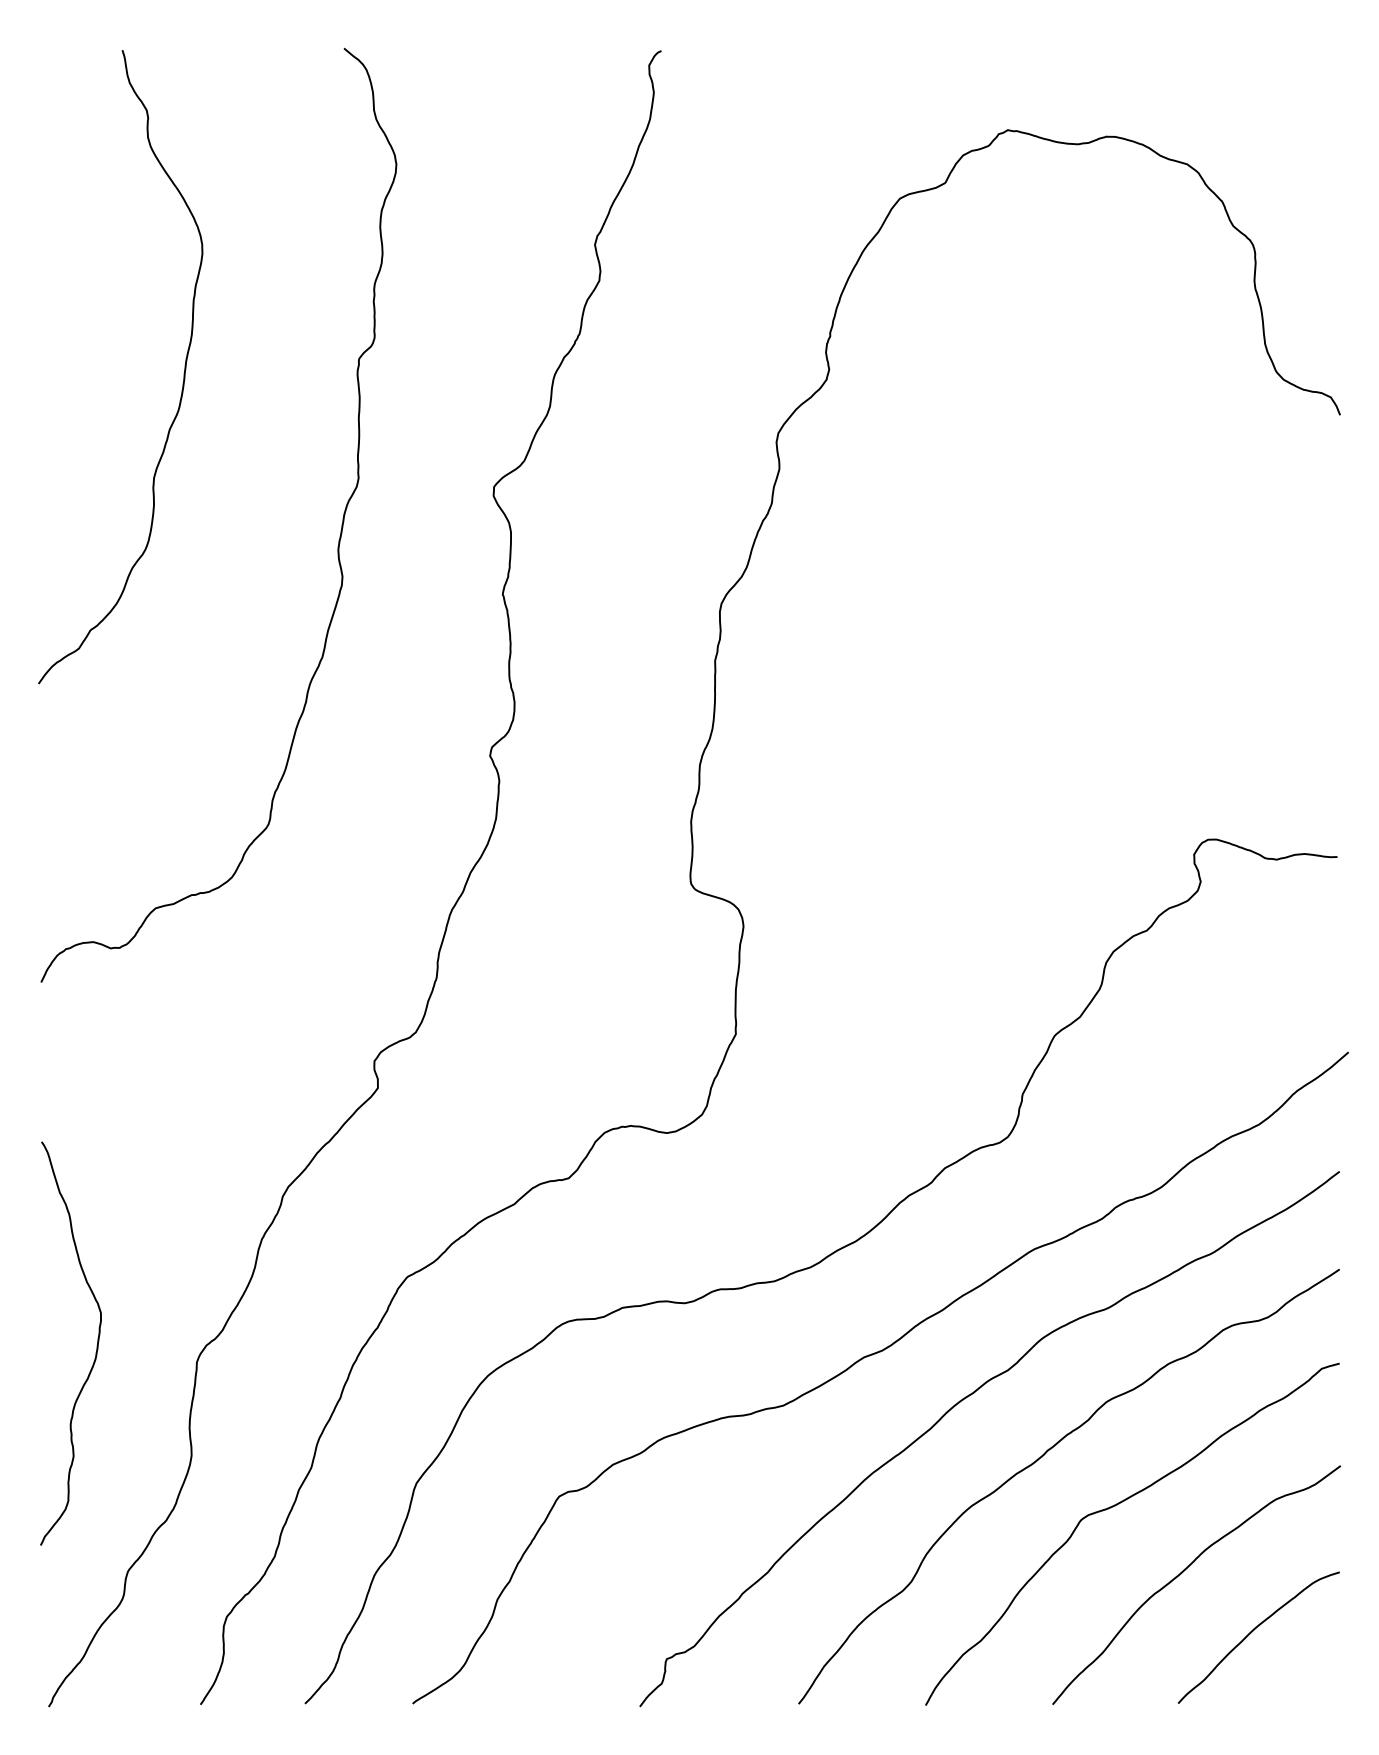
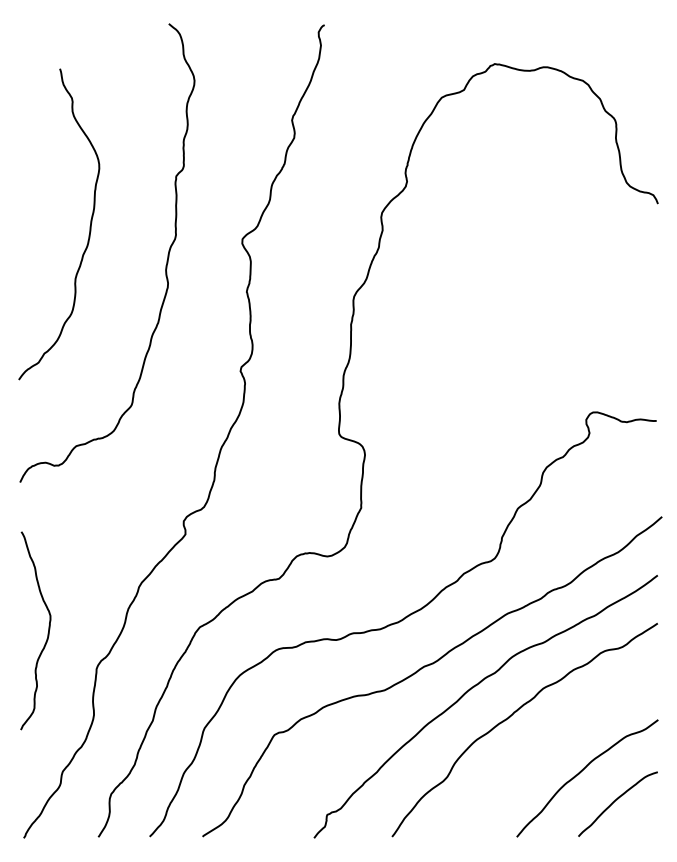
curve: (182, 371) -> (89, 226), moved
curve: (94, 1348) -> (47, 633), moved
curve: (1119, 1505) -> (549, 739), removed

